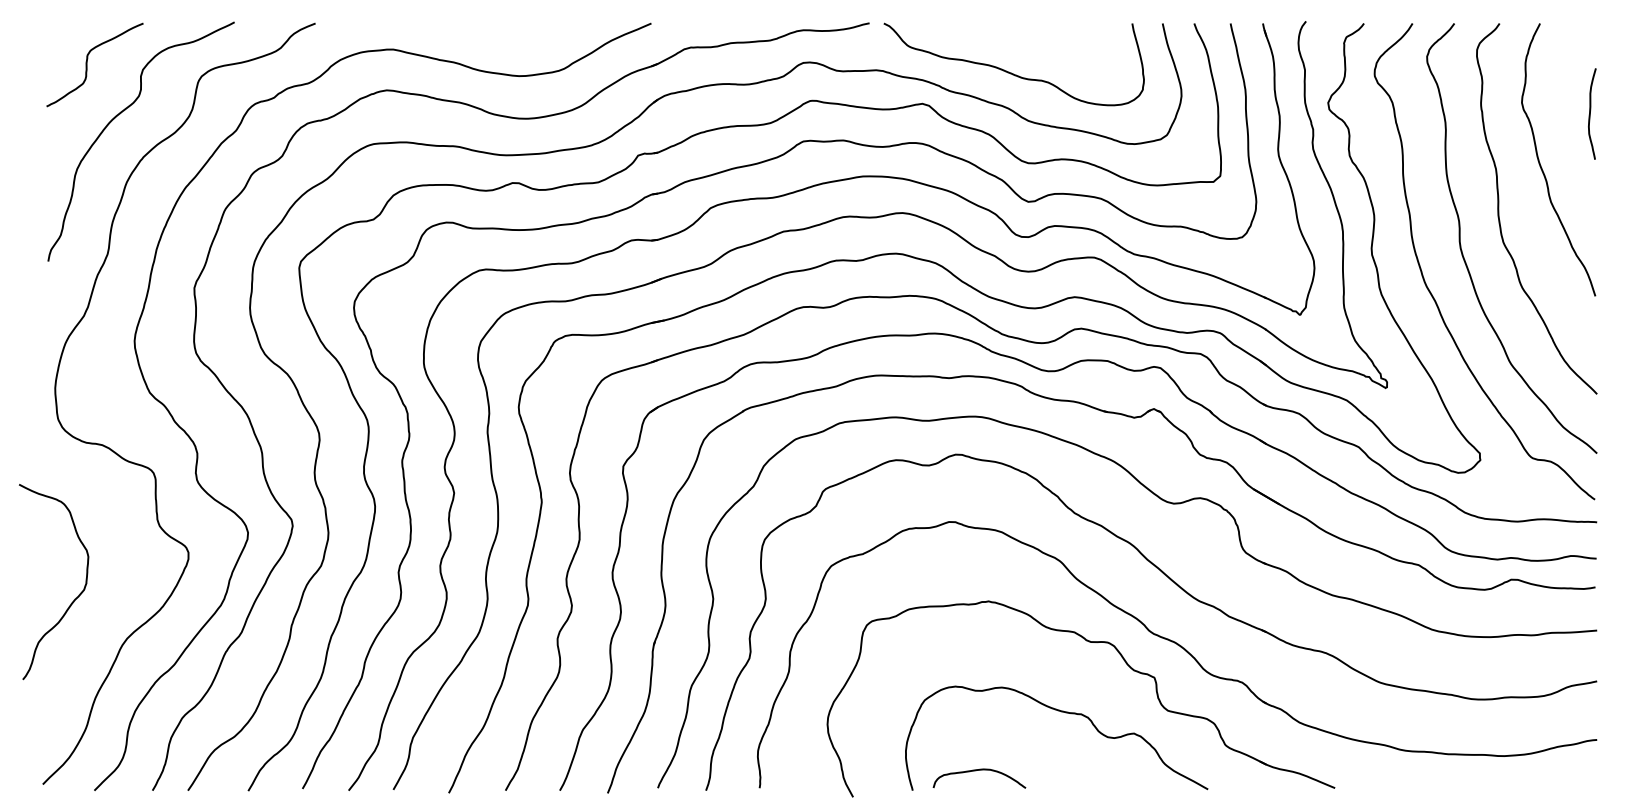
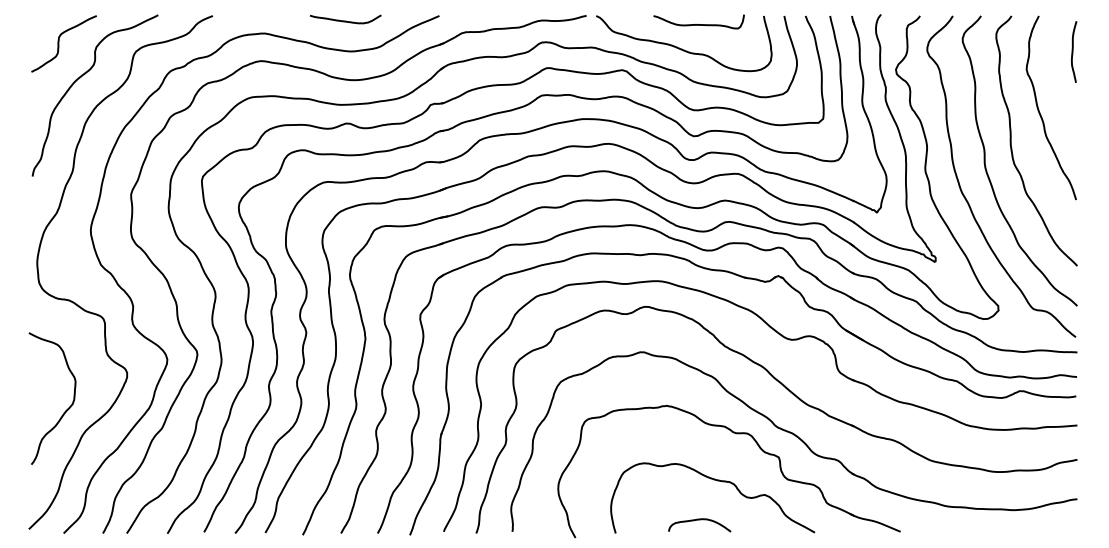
curve: (512, 30) -> (345, 20), added
curve: (1035, 36) -> (698, 24), added
curve: (1591, 113) -> (1073, 51), moved
curve: (73, 599) -> (65, 410), moved
curve: (979, 771) -> (699, 520), moved

